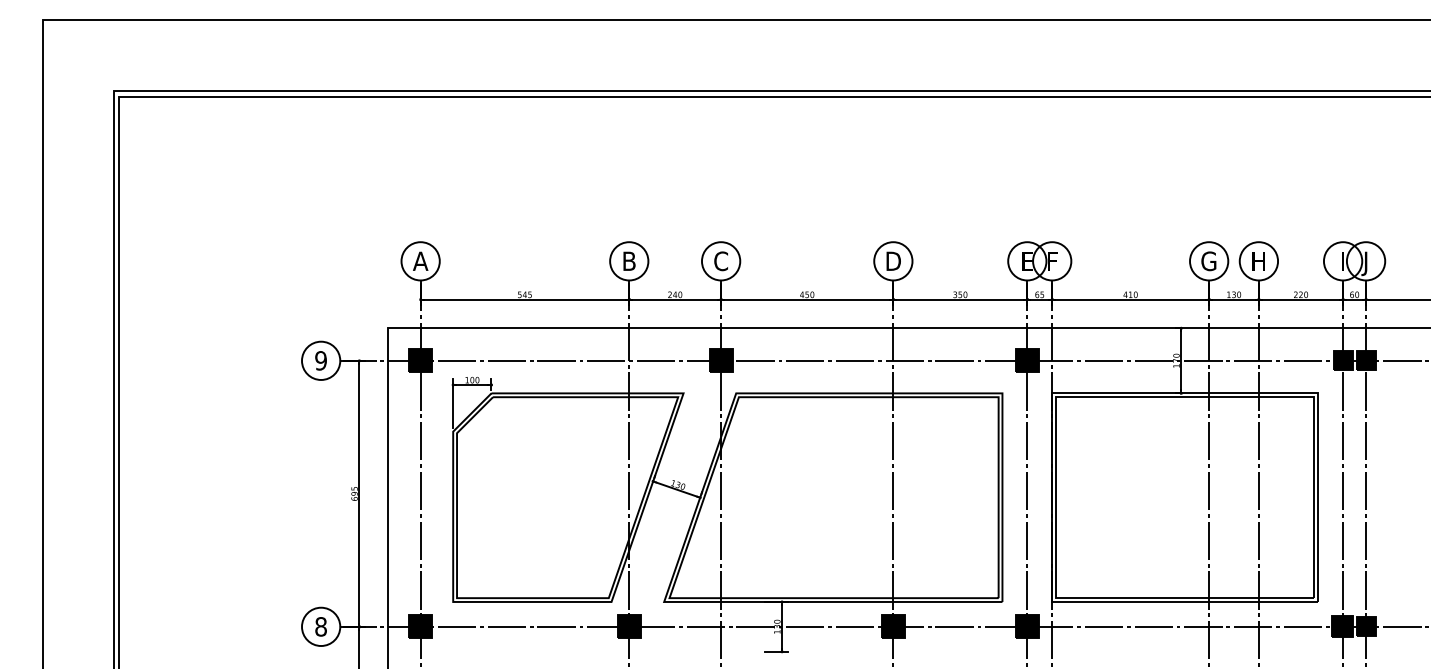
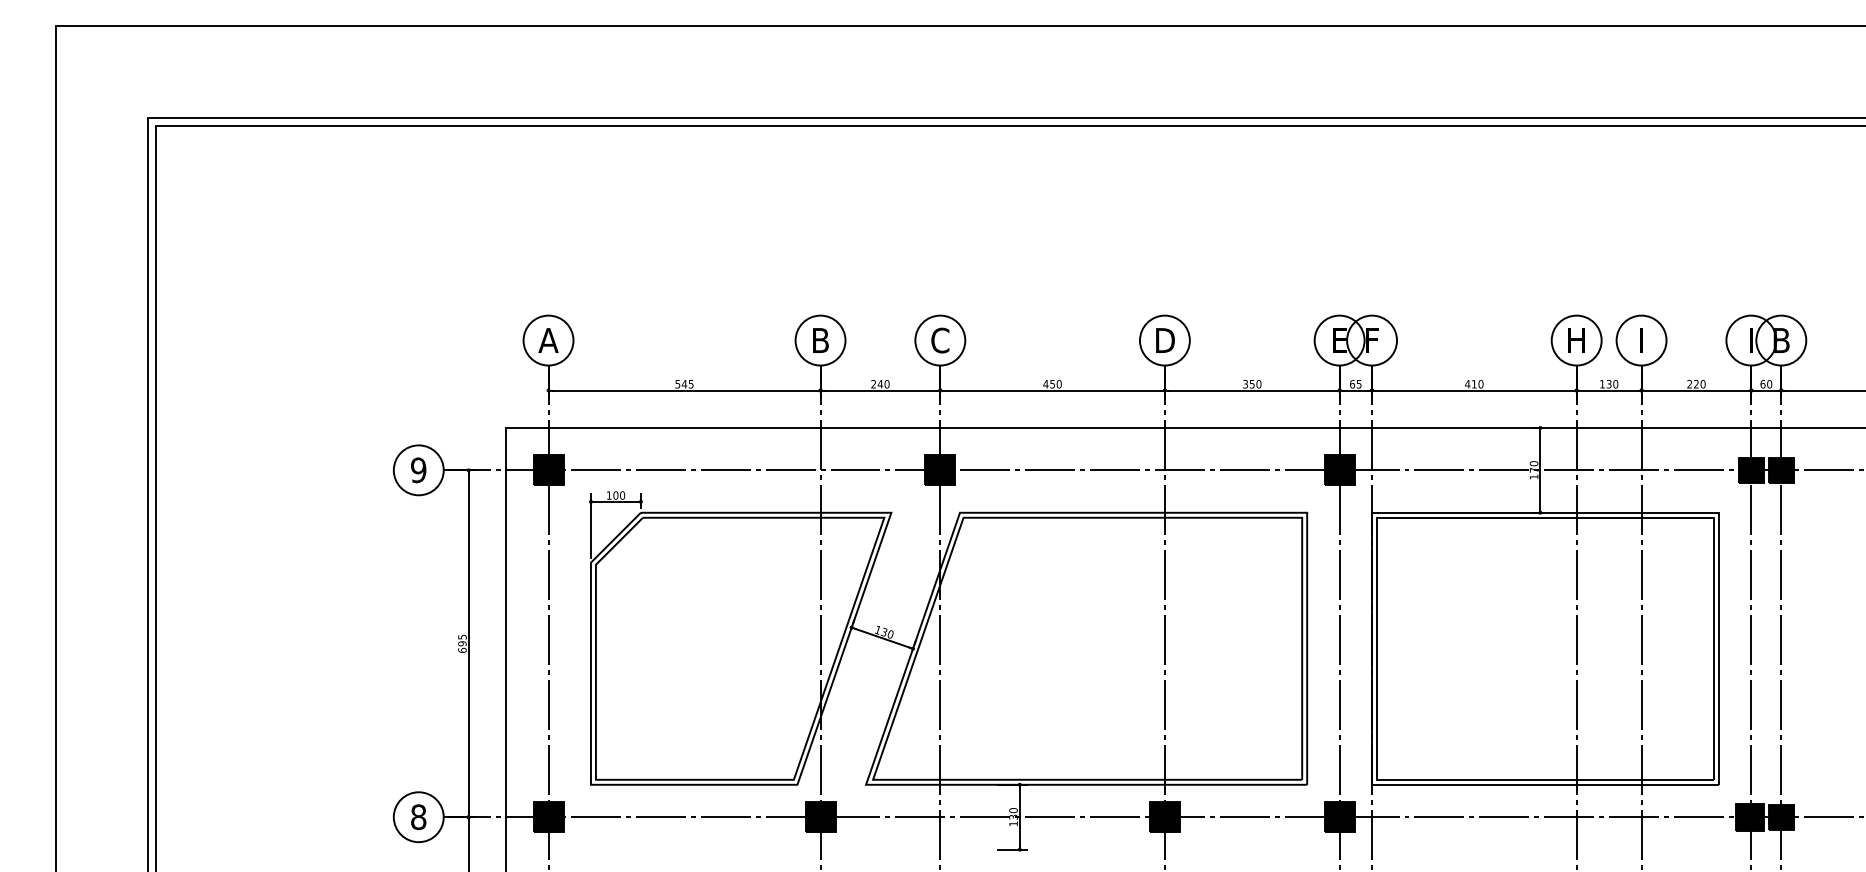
text: (1209, 261) -> (1576, 340), G -> H
text: (1258, 261) -> (1641, 340), H -> I
text: (1366, 263) -> (1781, 343), J -> B

